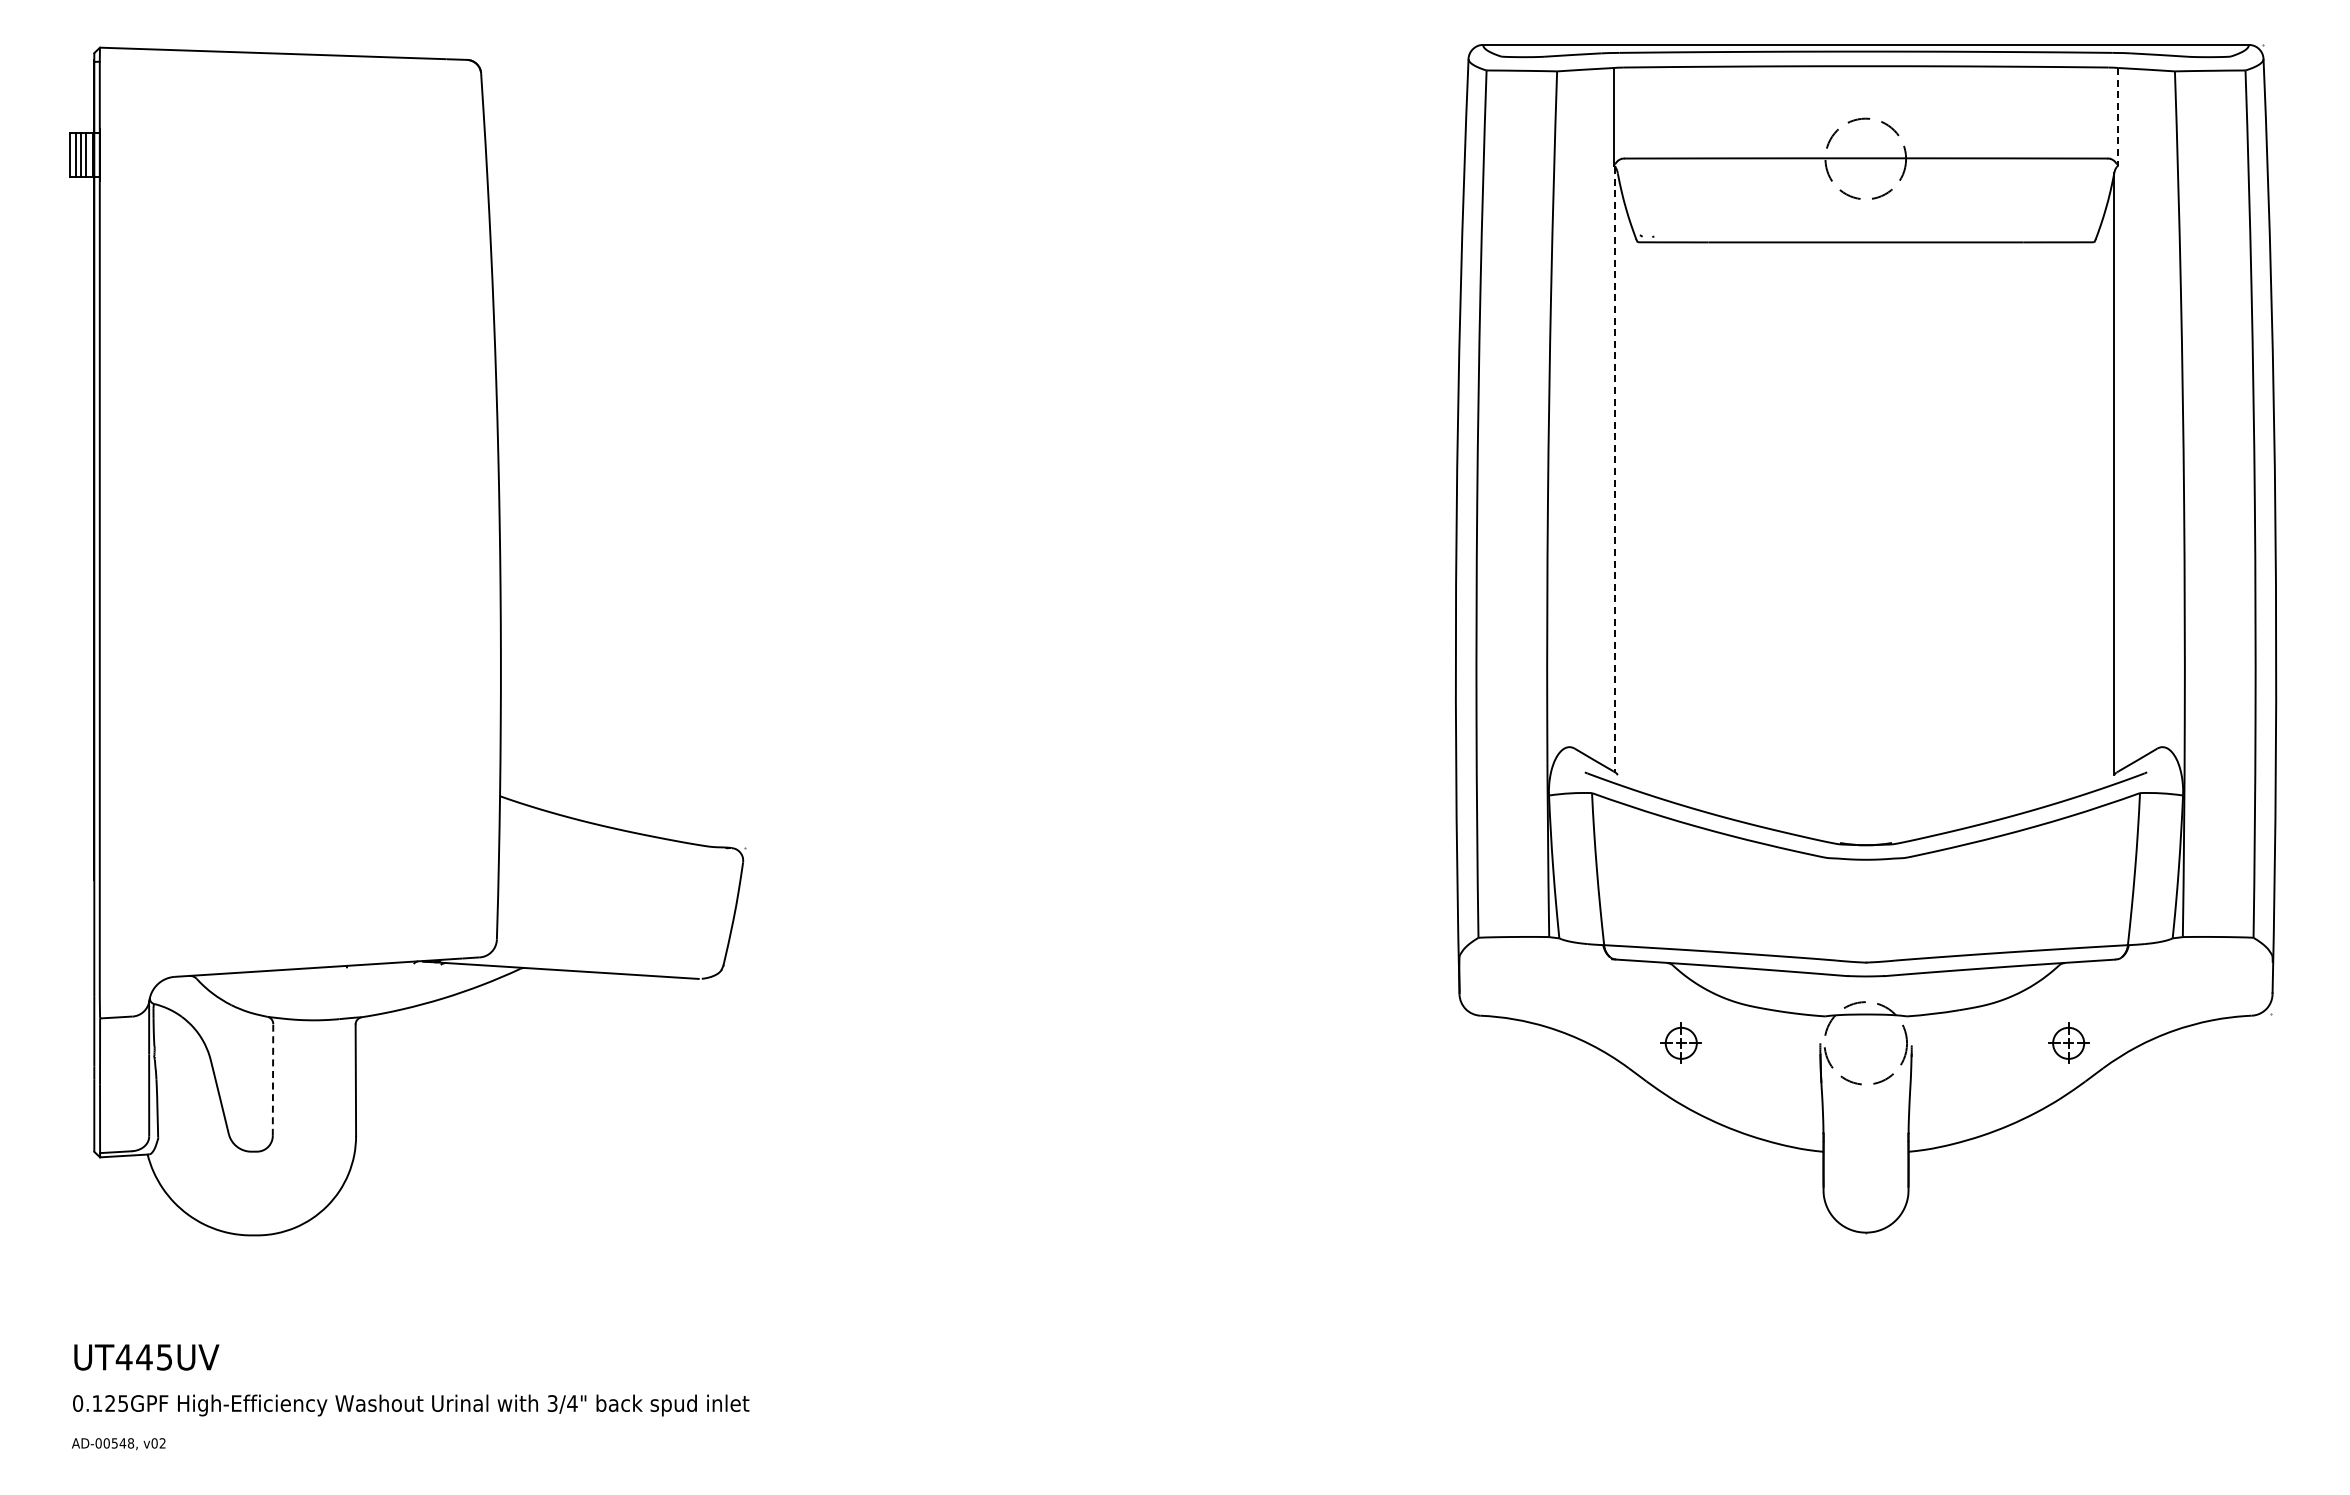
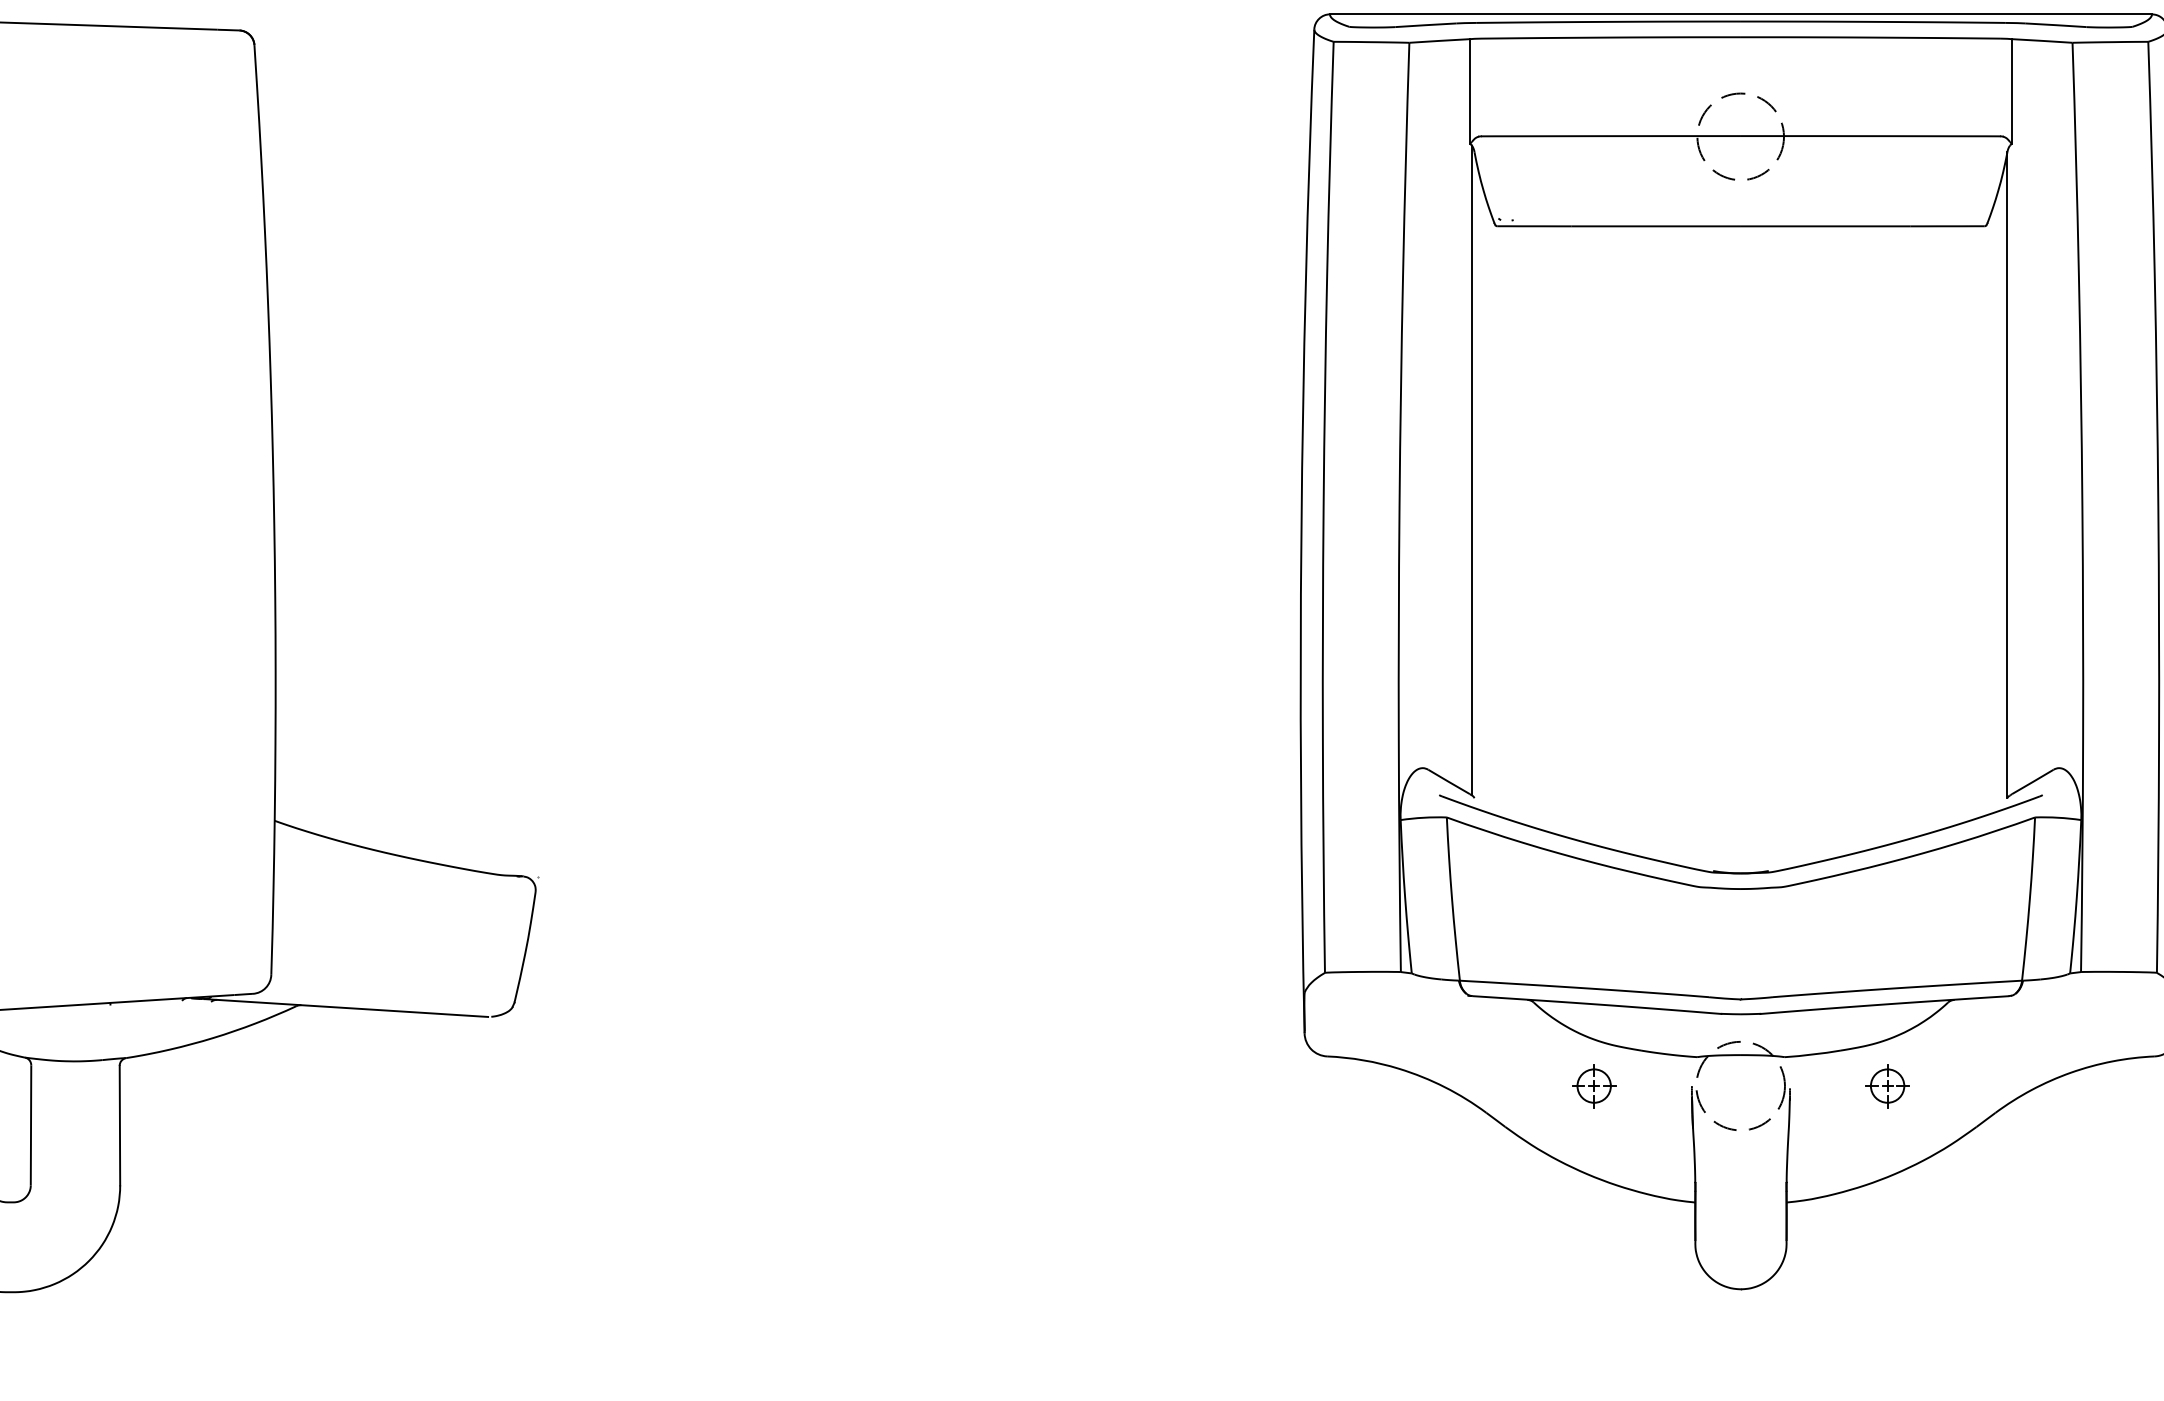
line: (2118, 116) -> (2011, 91), dashed -> solid
line: (1615, 469) -> (1472, 470), dashed -> solid
part: (1680, 1042) -> (1593, 1085), moved
part: (2068, 1042) -> (1887, 1085), moved
line: (273, 1080) -> (31, 1125), dashed -> solid

